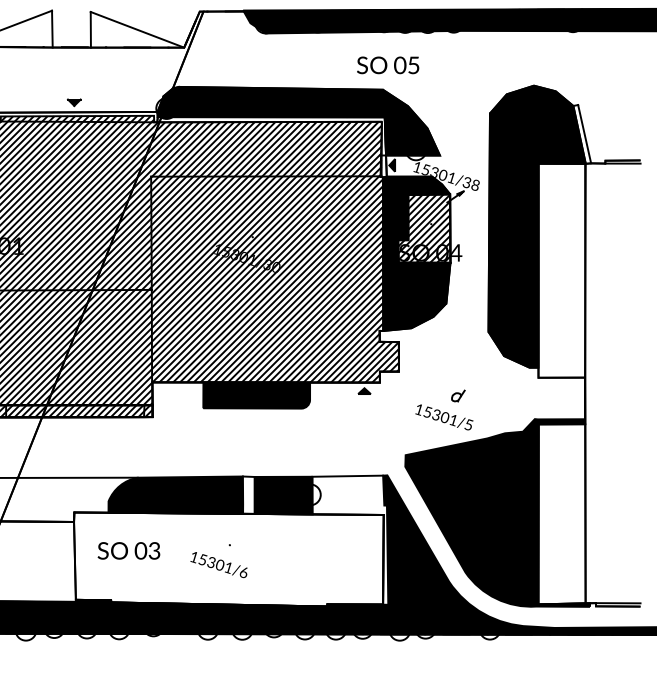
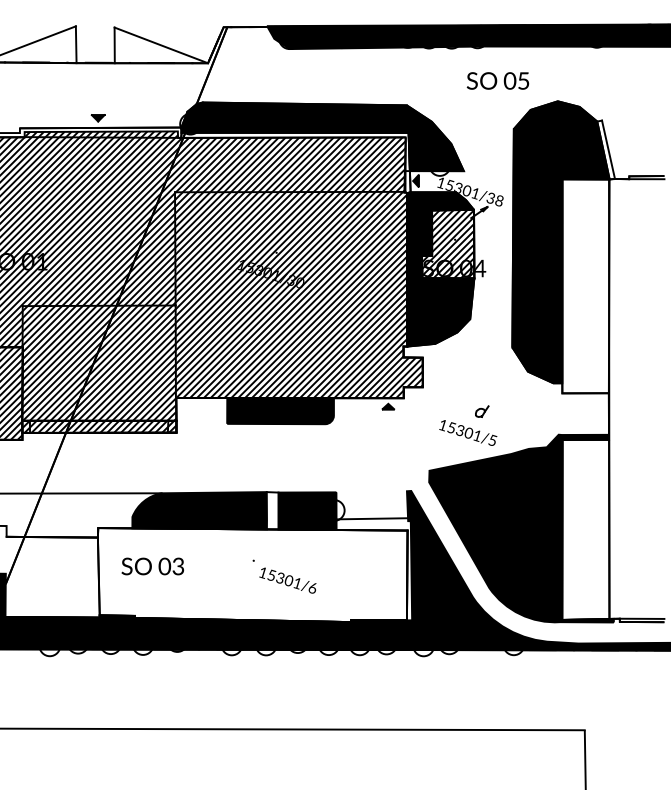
text: (387, 64) -> (497, 80), moved
line: (347, 475) -> (371, 518), moved
text: (218, 564) -> (287, 580), moved

